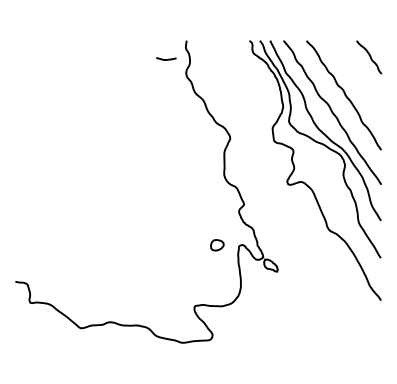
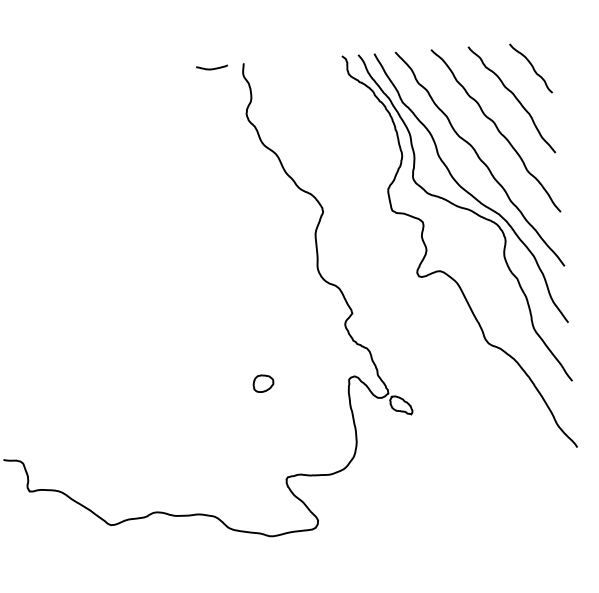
line: (166, 59) -> (212, 68), moved
curve: (356, 74) -> (513, 96), added
part: (217, 245) -> (263, 383), moved

